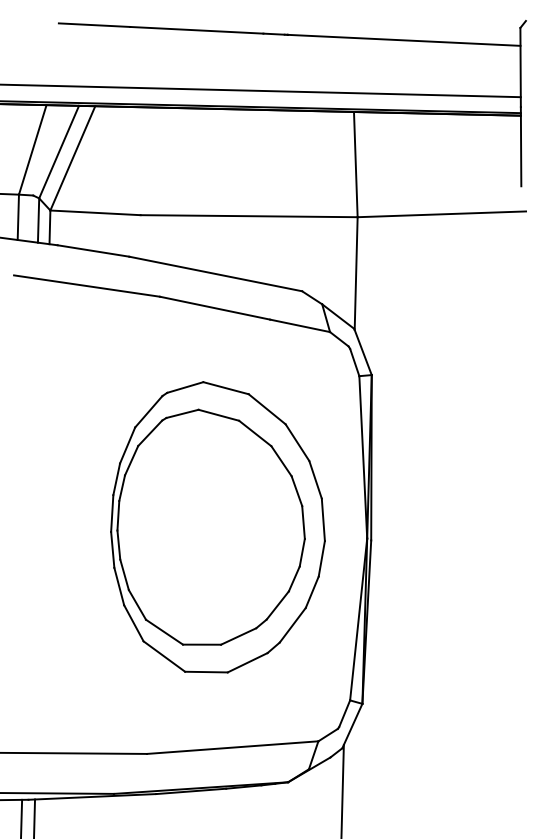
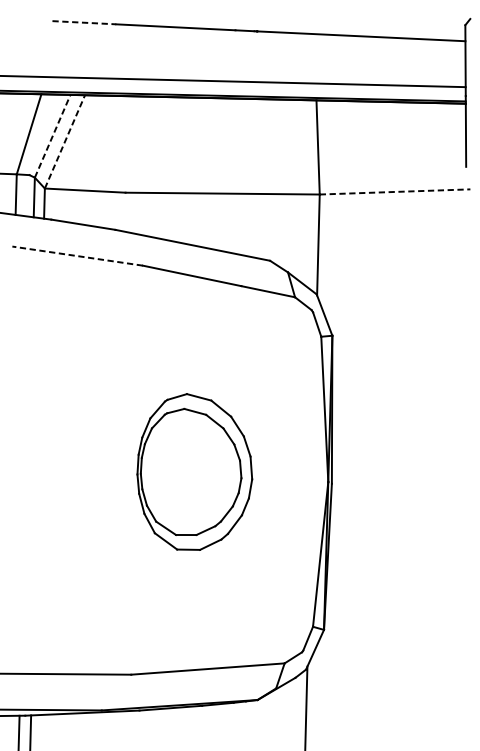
line: (94, 25) -> (84, 23), solid -> dashed
line: (59, 151) -> (53, 135), solid -> dashed
line: (72, 158) -> (64, 142), solid -> dashed
line: (442, 214) -> (395, 192), solid -> dashed
line: (87, 286) -> (78, 256), solid -> dashed
part: (217, 527) -> (194, 472), size x0.6

